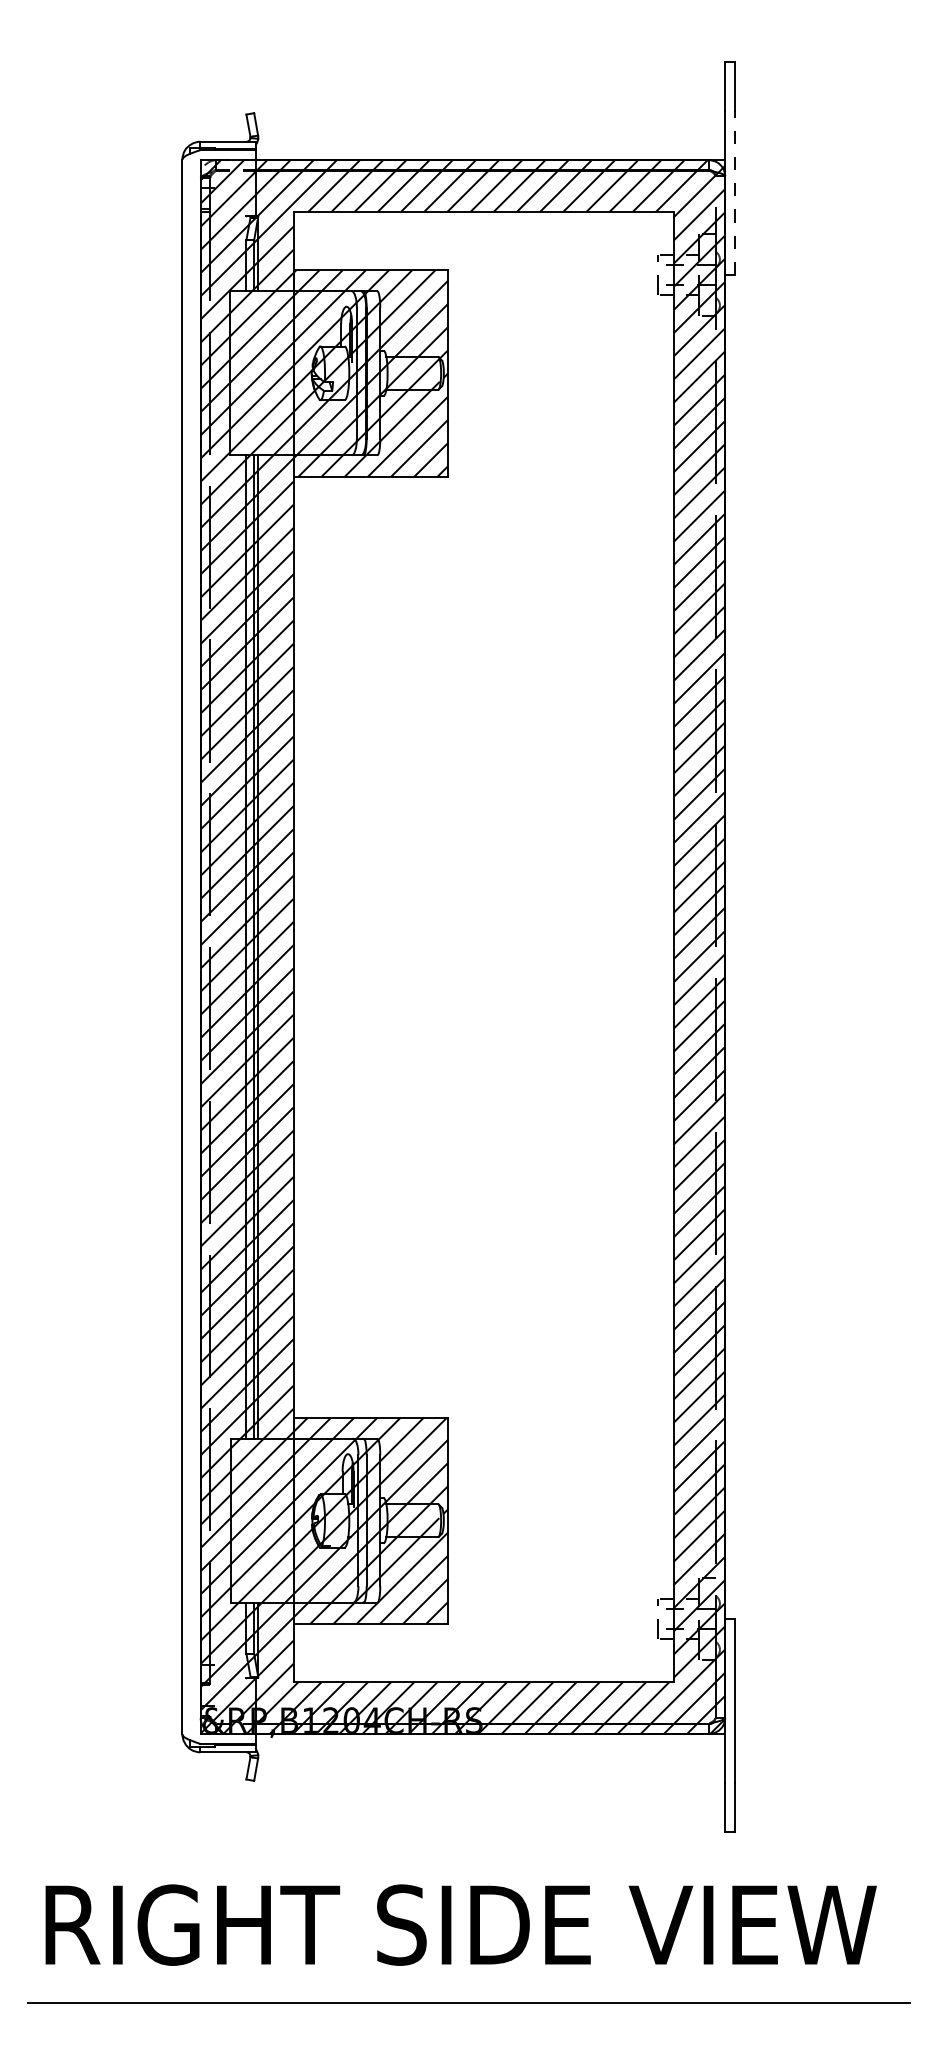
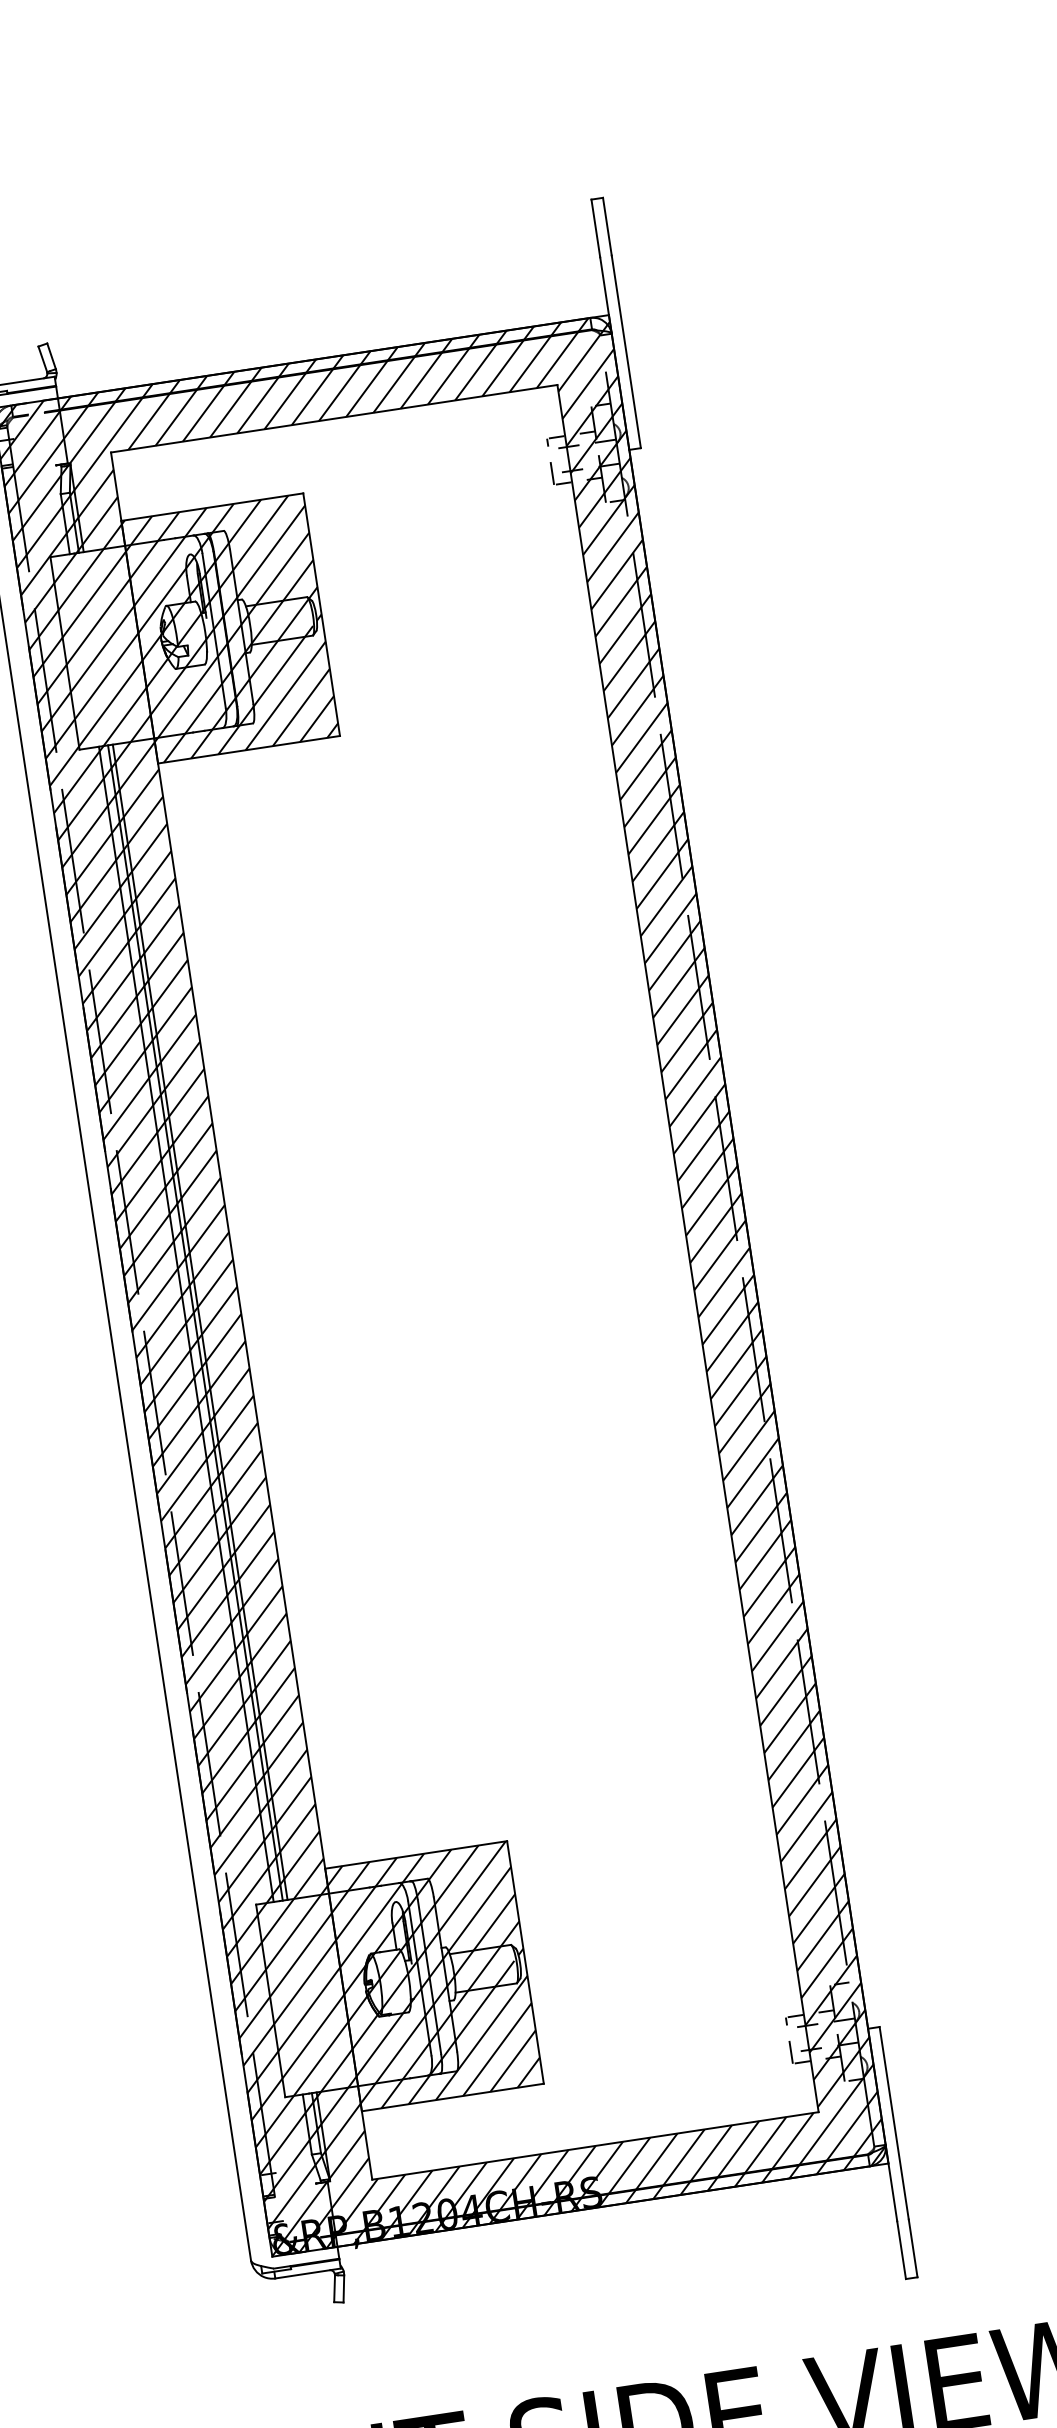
line: (735, 193) -> (626, 352), dashed -> solid

